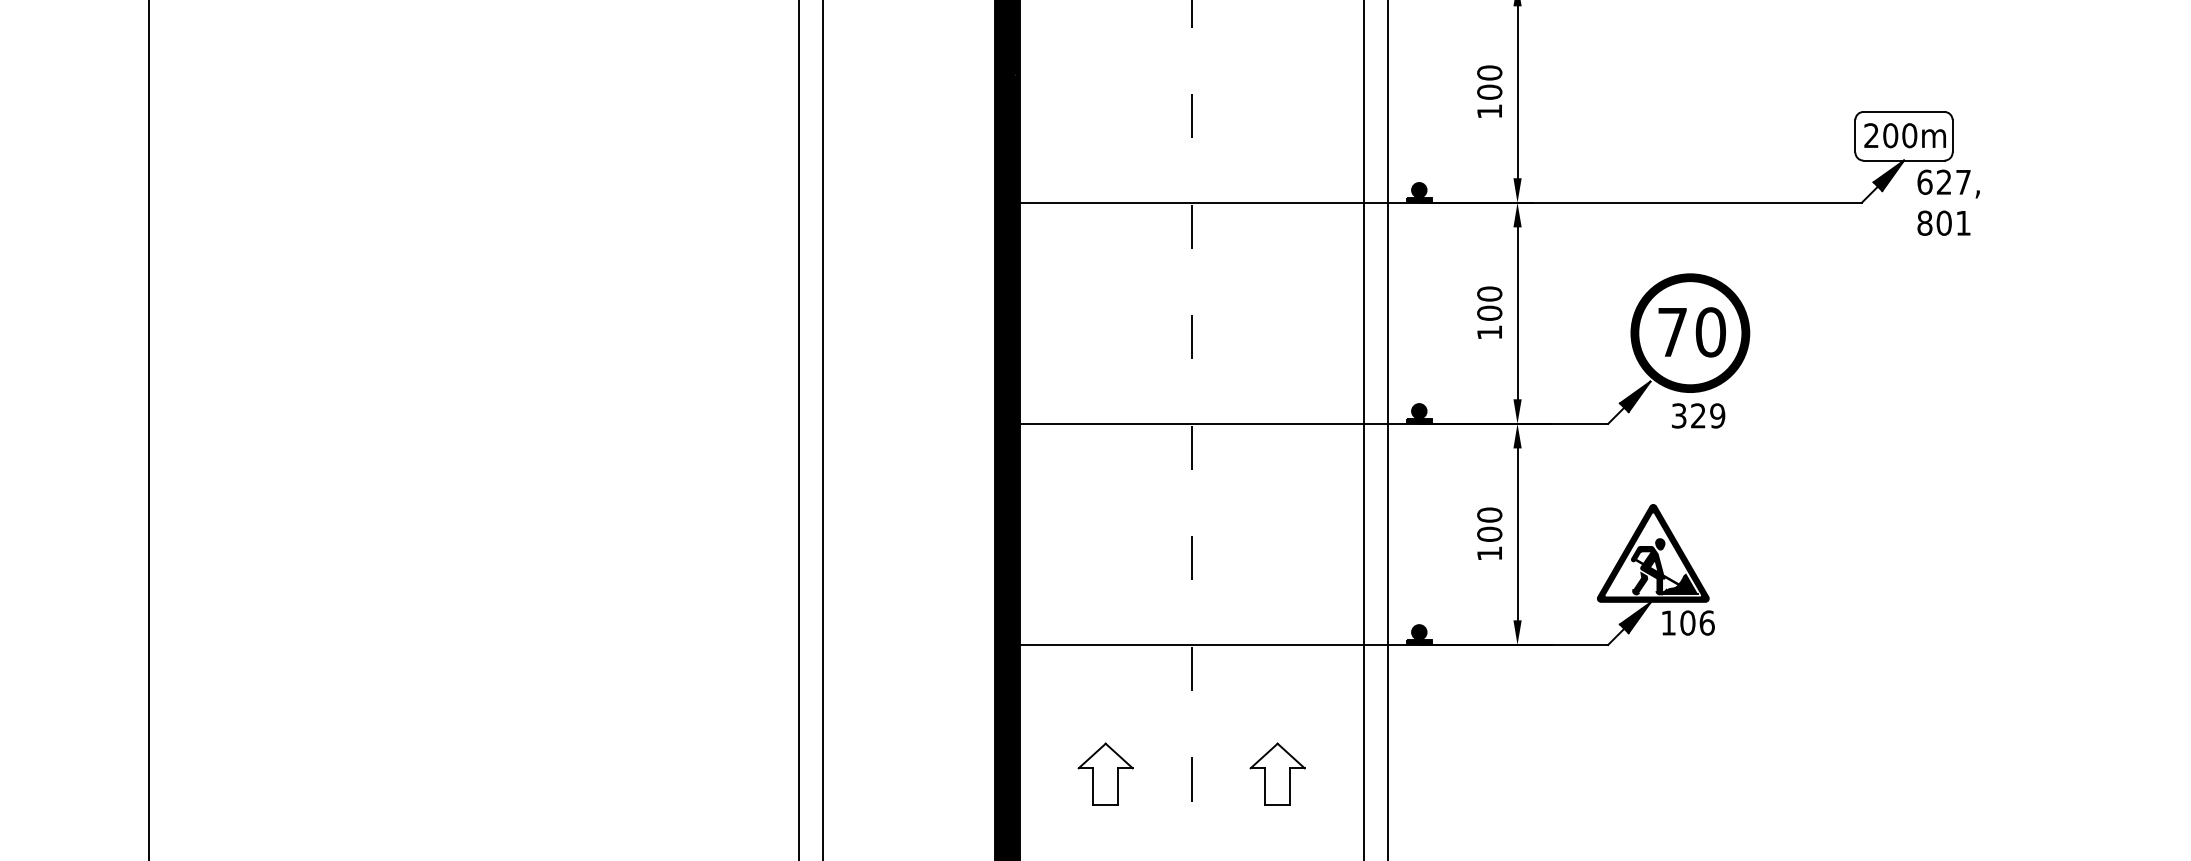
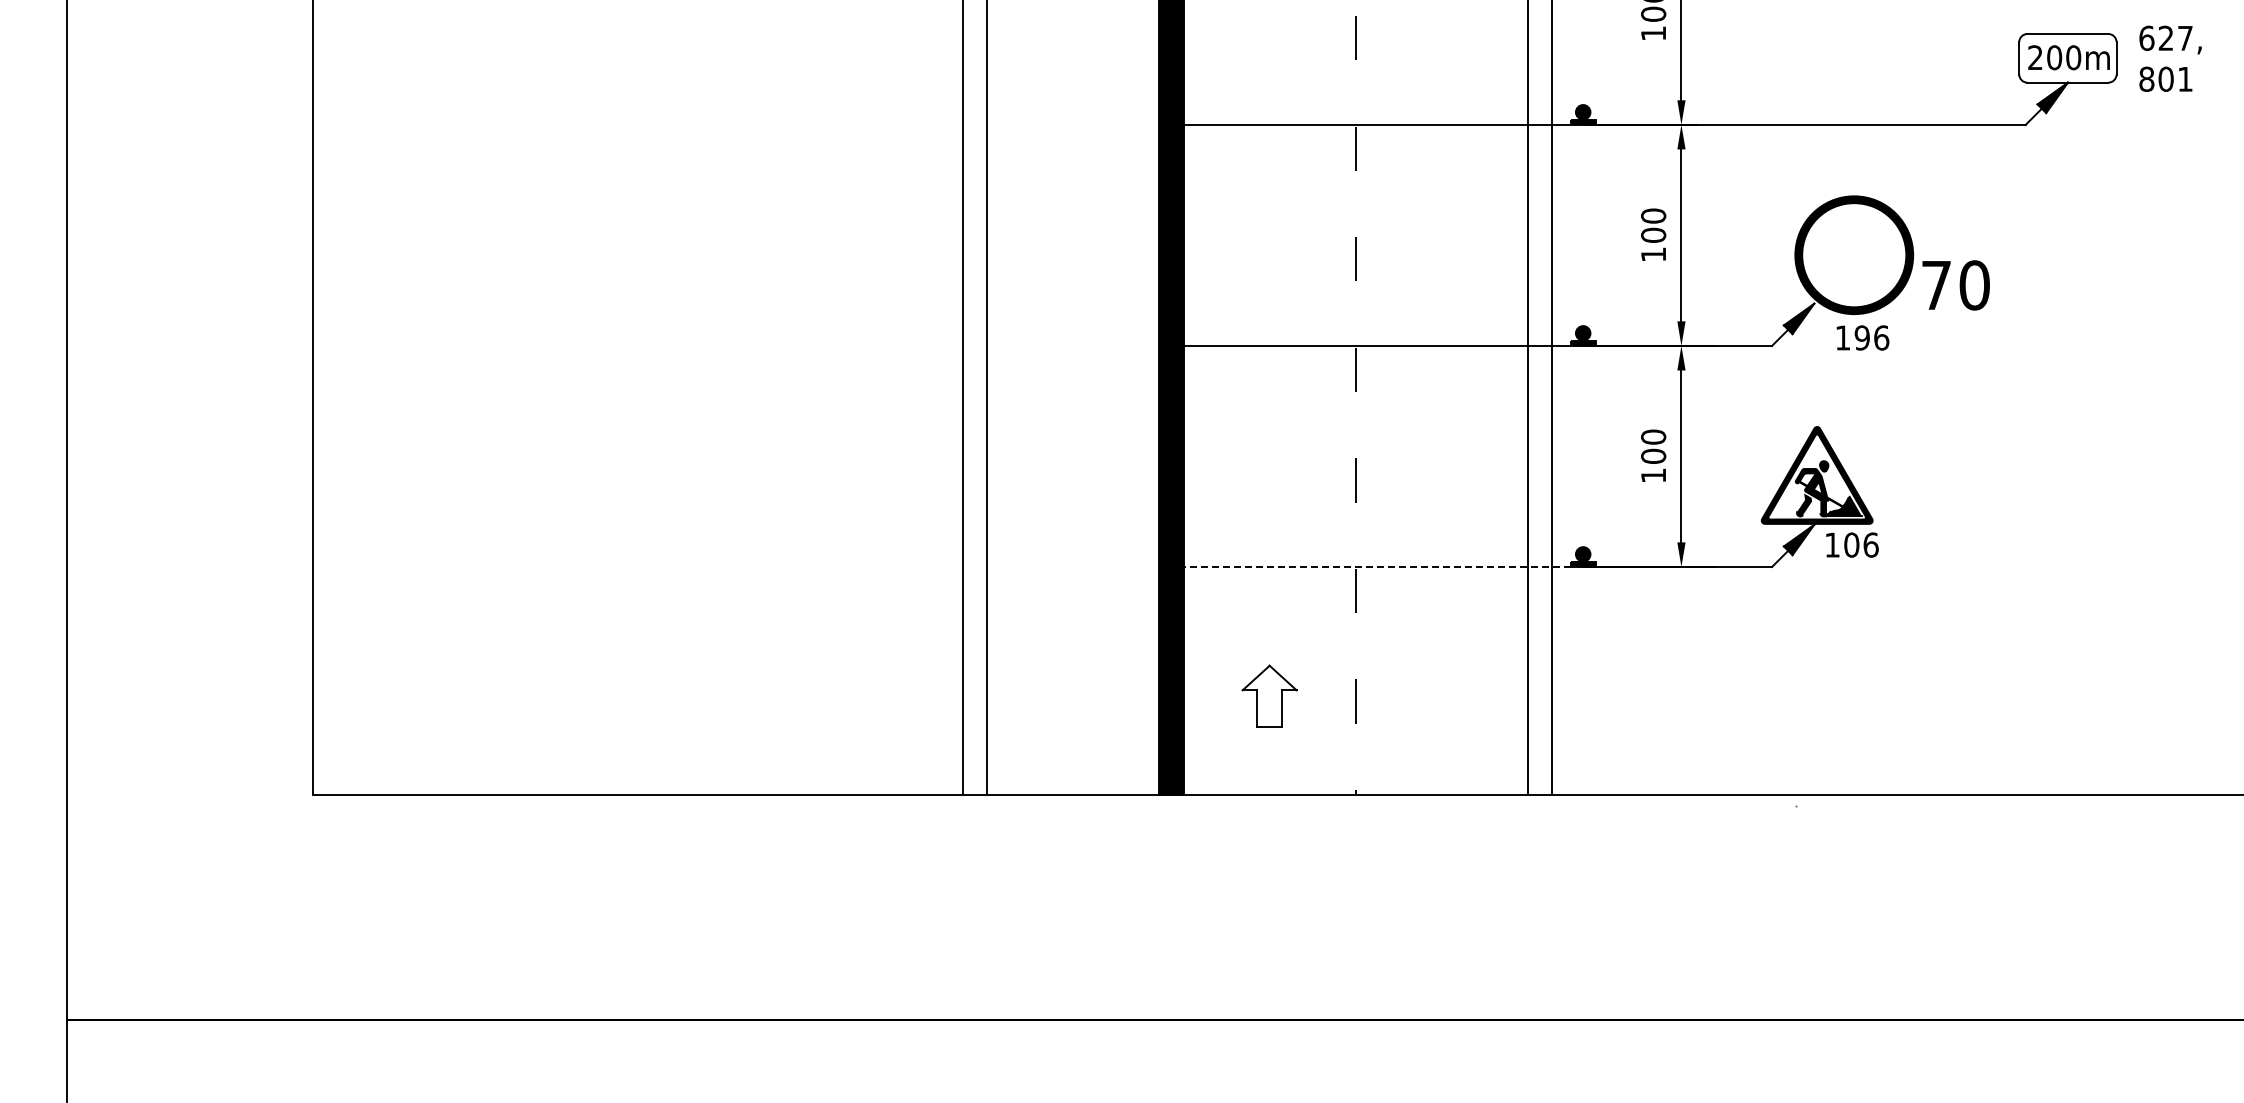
text: (1948, 202) -> (2170, 58), moved
text: (1691, 332) -> (1955, 285), moved
text: (1698, 415) -> (1862, 337), 329 -> 196
line: (1213, 644) -> (1377, 566), solid -> dashed
part: (1277, 773) -> (1441, 695), removed

